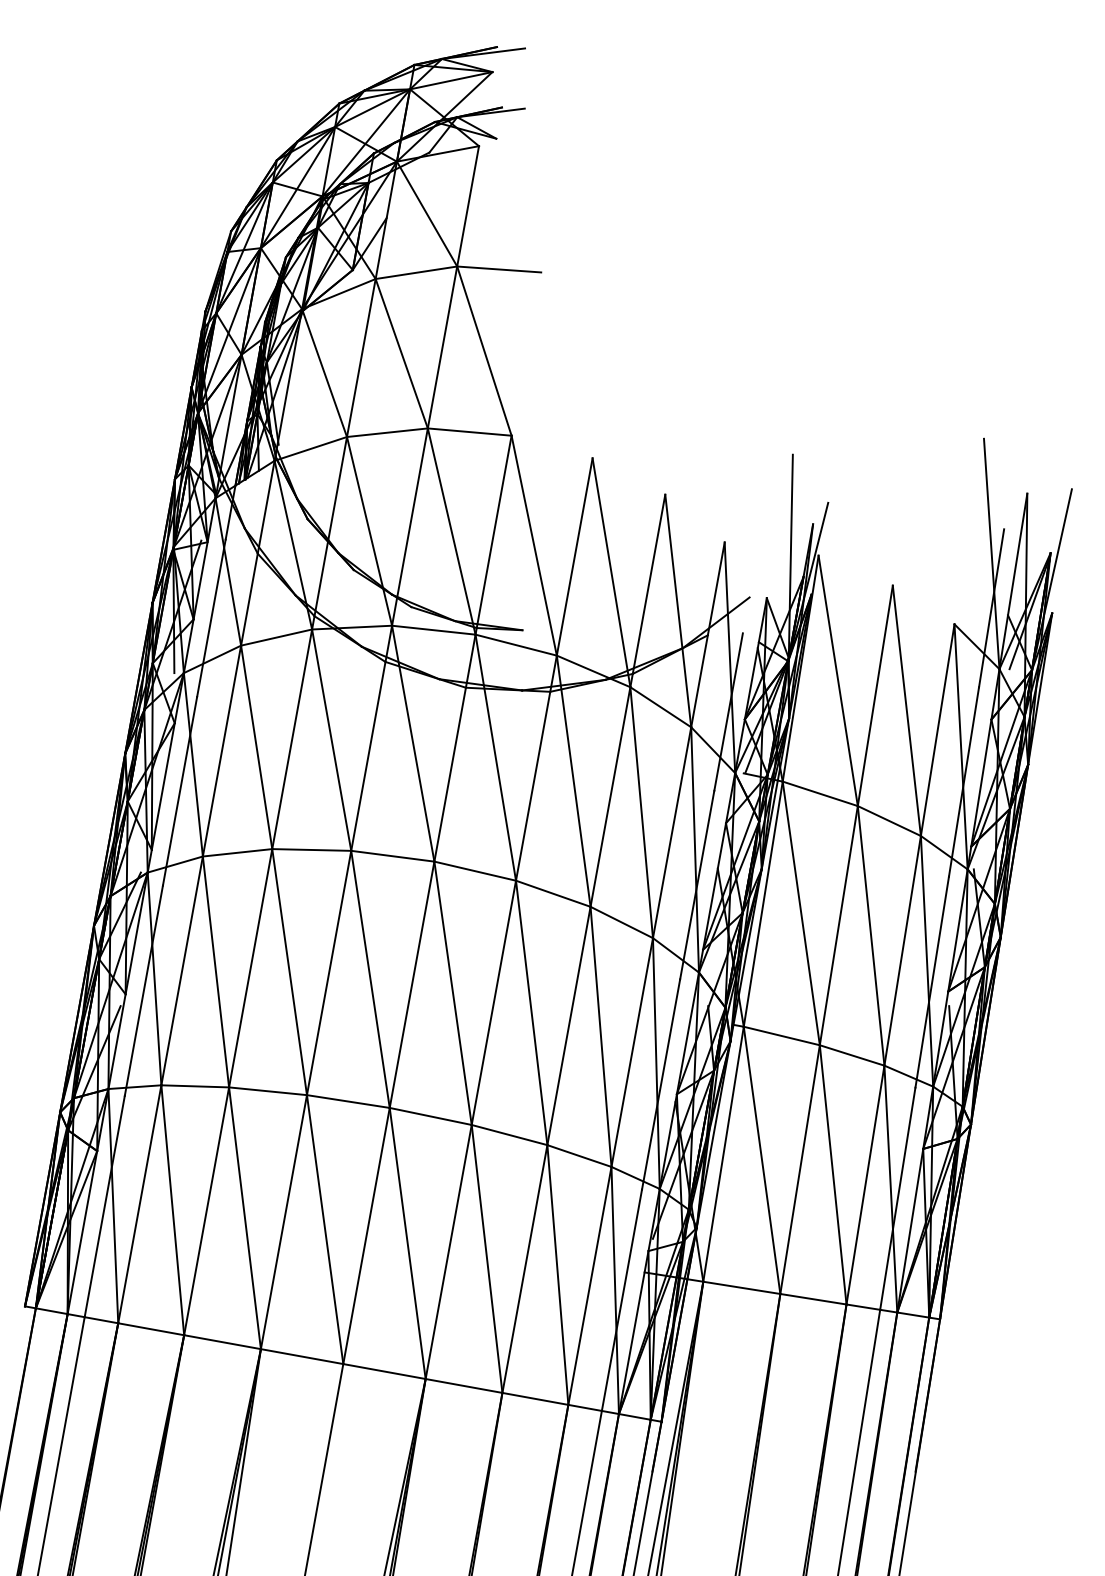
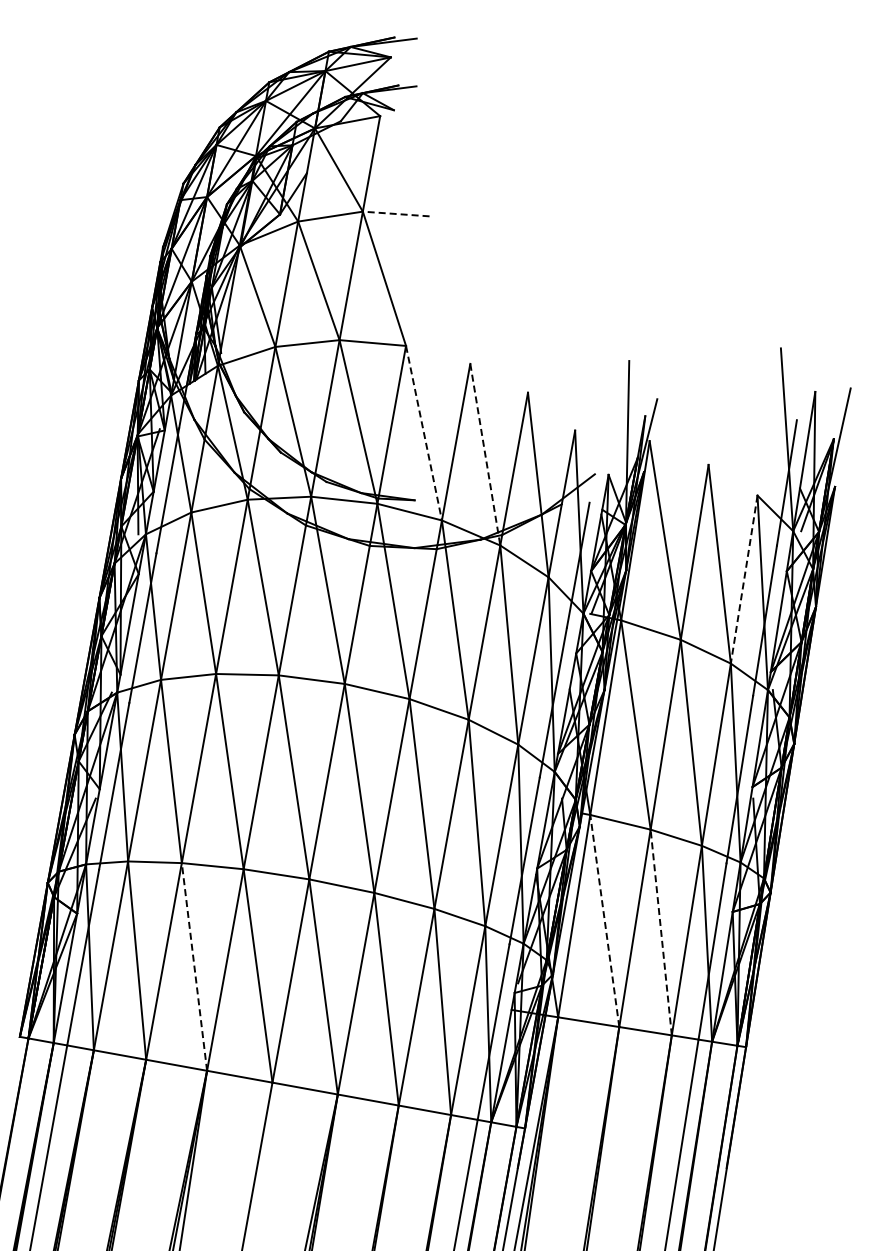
line: (498, 268) -> (395, 213), solid -> dashed
line: (534, 546) -> (424, 433), solid -> dashed
line: (611, 573) -> (485, 455), solid -> dashed
line: (938, 731) -> (744, 580), solid -> dashed
line: (761, 1159) -> (604, 920), solid -> dashed
line: (833, 1174) -> (661, 932), solid -> dashed
line: (245, 1217) -> (194, 966), solid -> dashed

